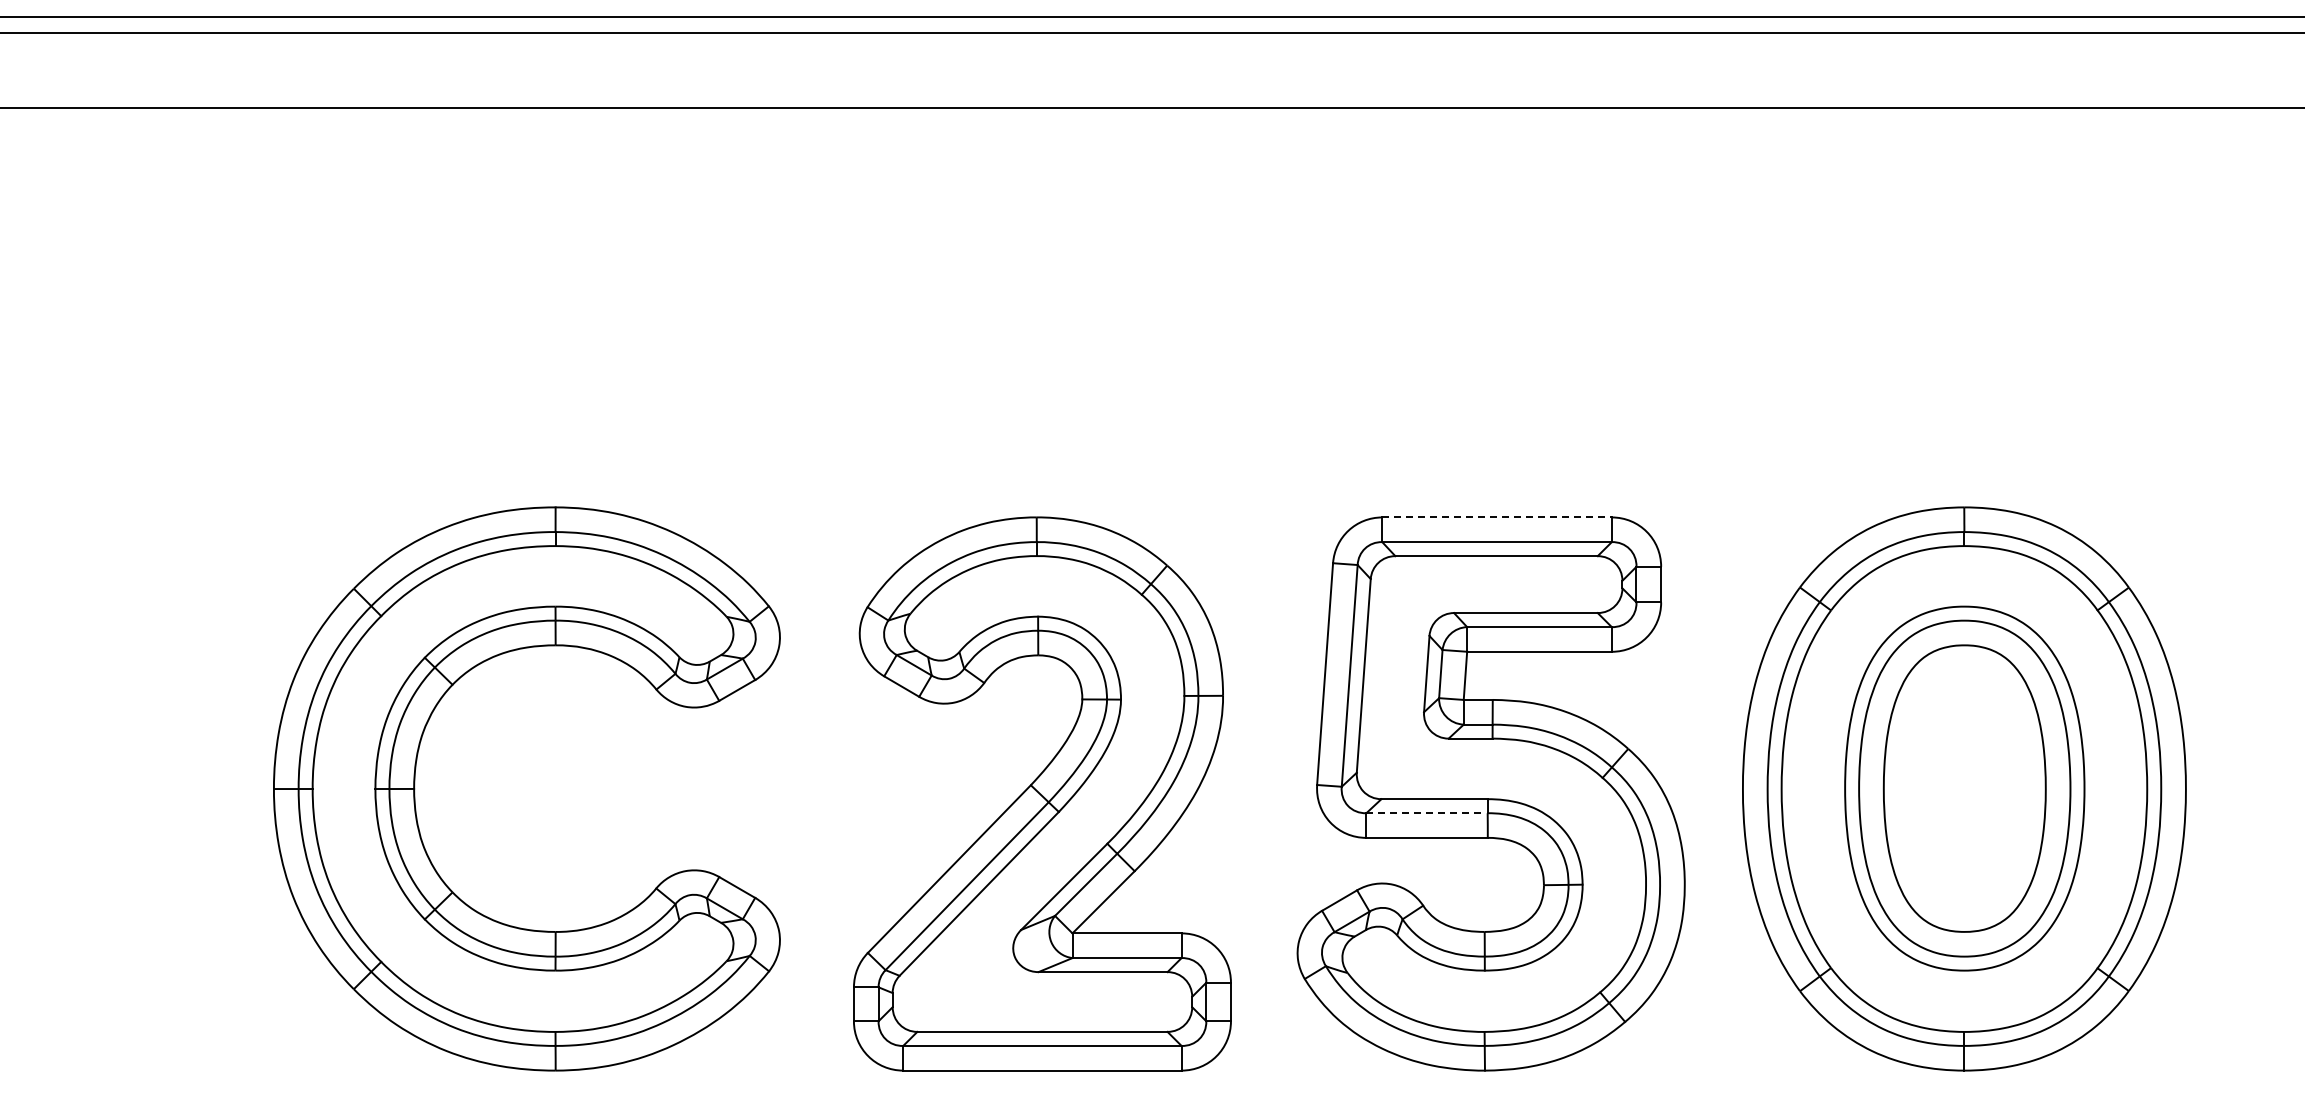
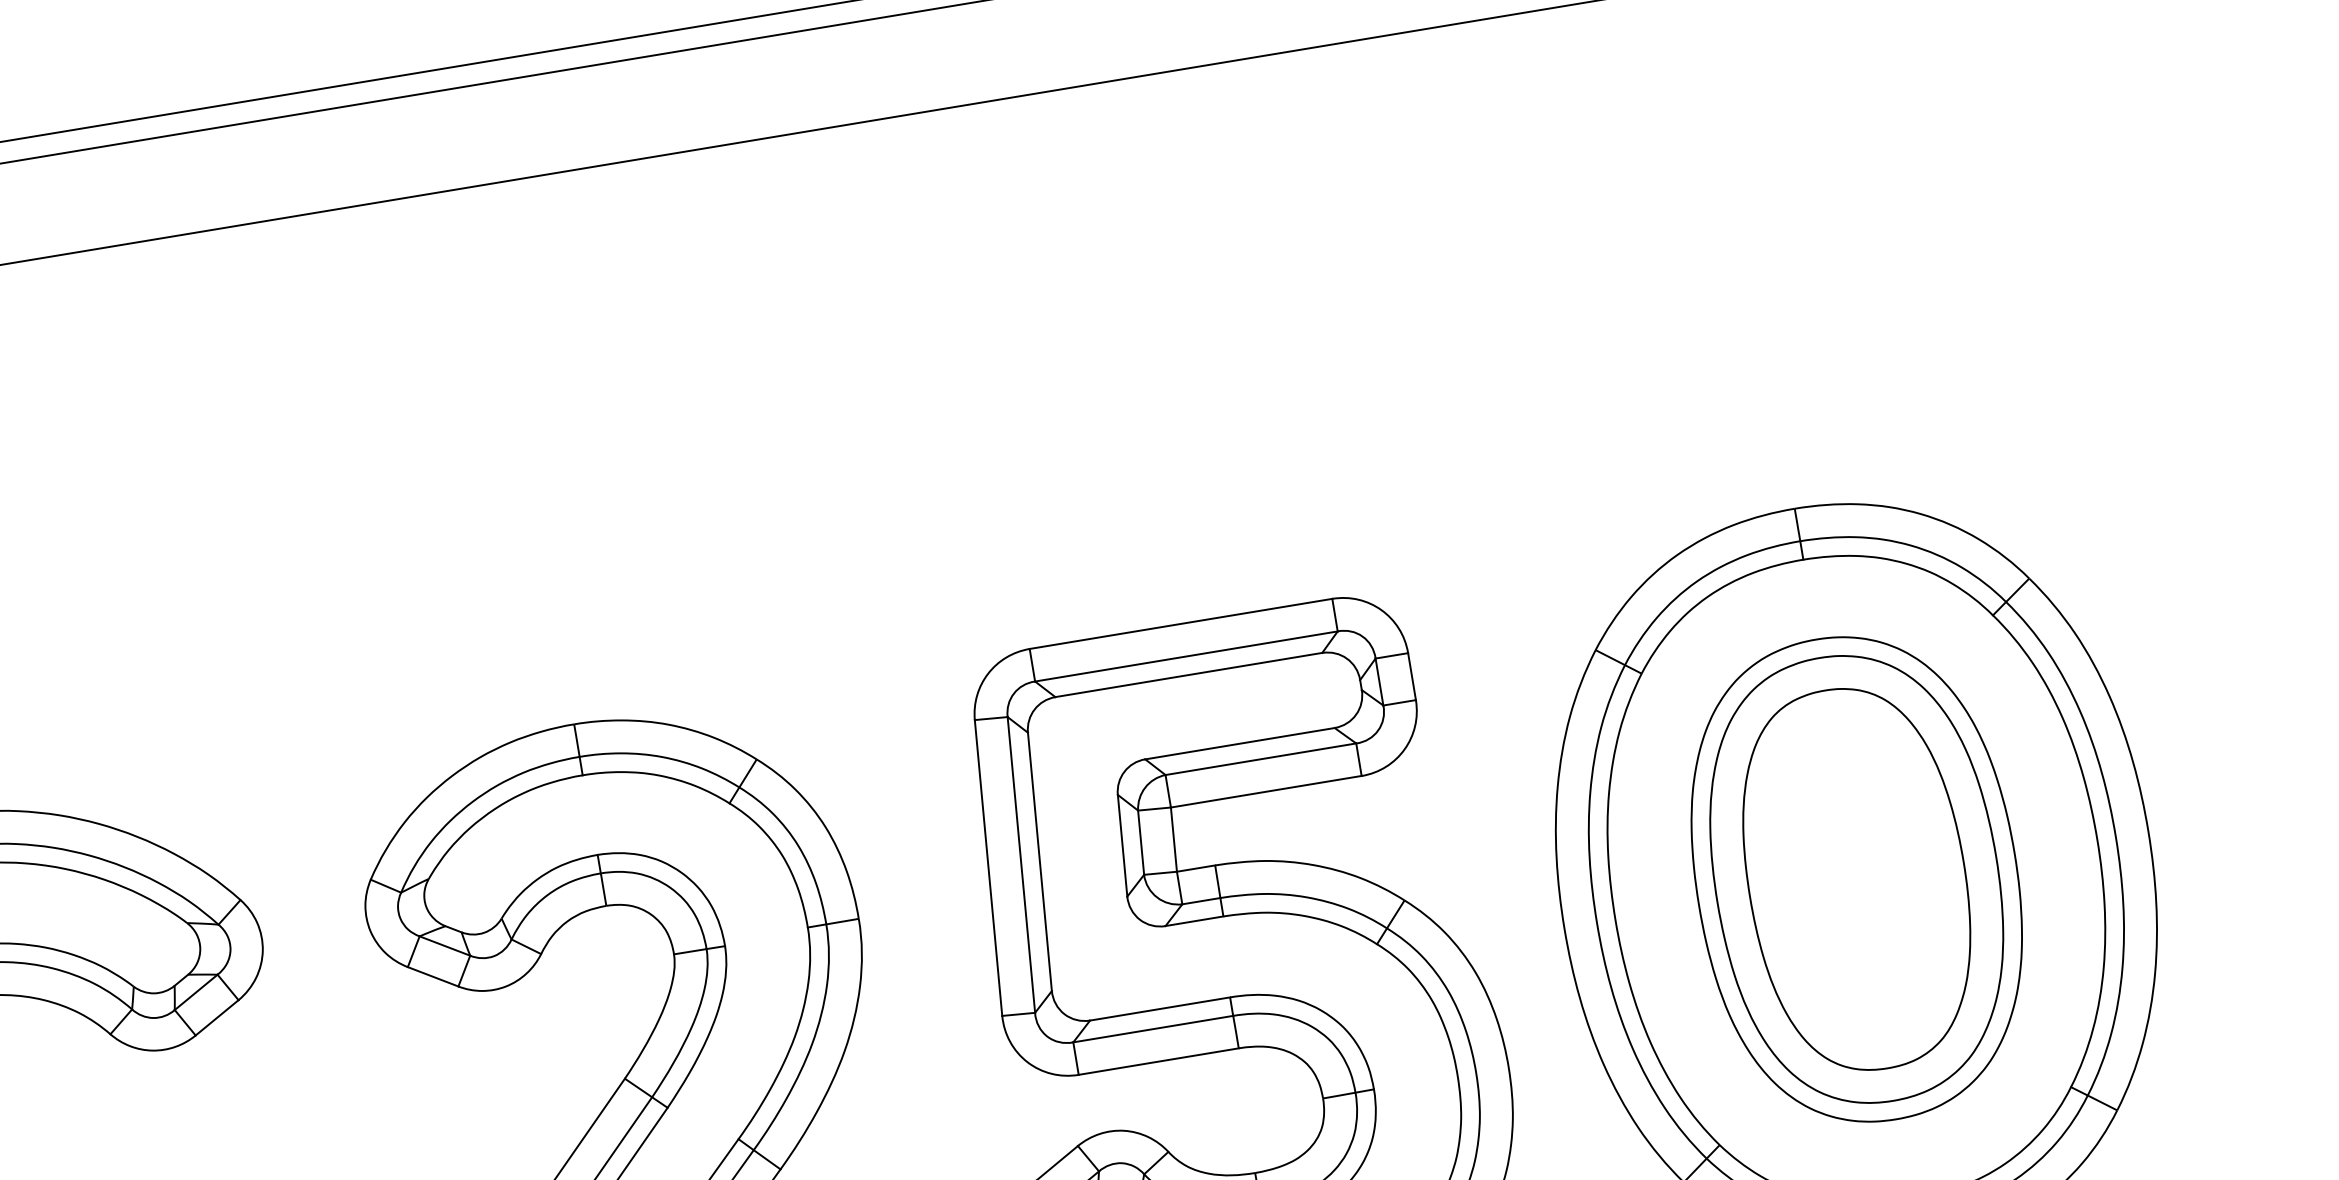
line: (1497, 517) -> (1181, 623), dashed -> solid
line: (1427, 813) -> (1153, 1029), dashed -> solid

